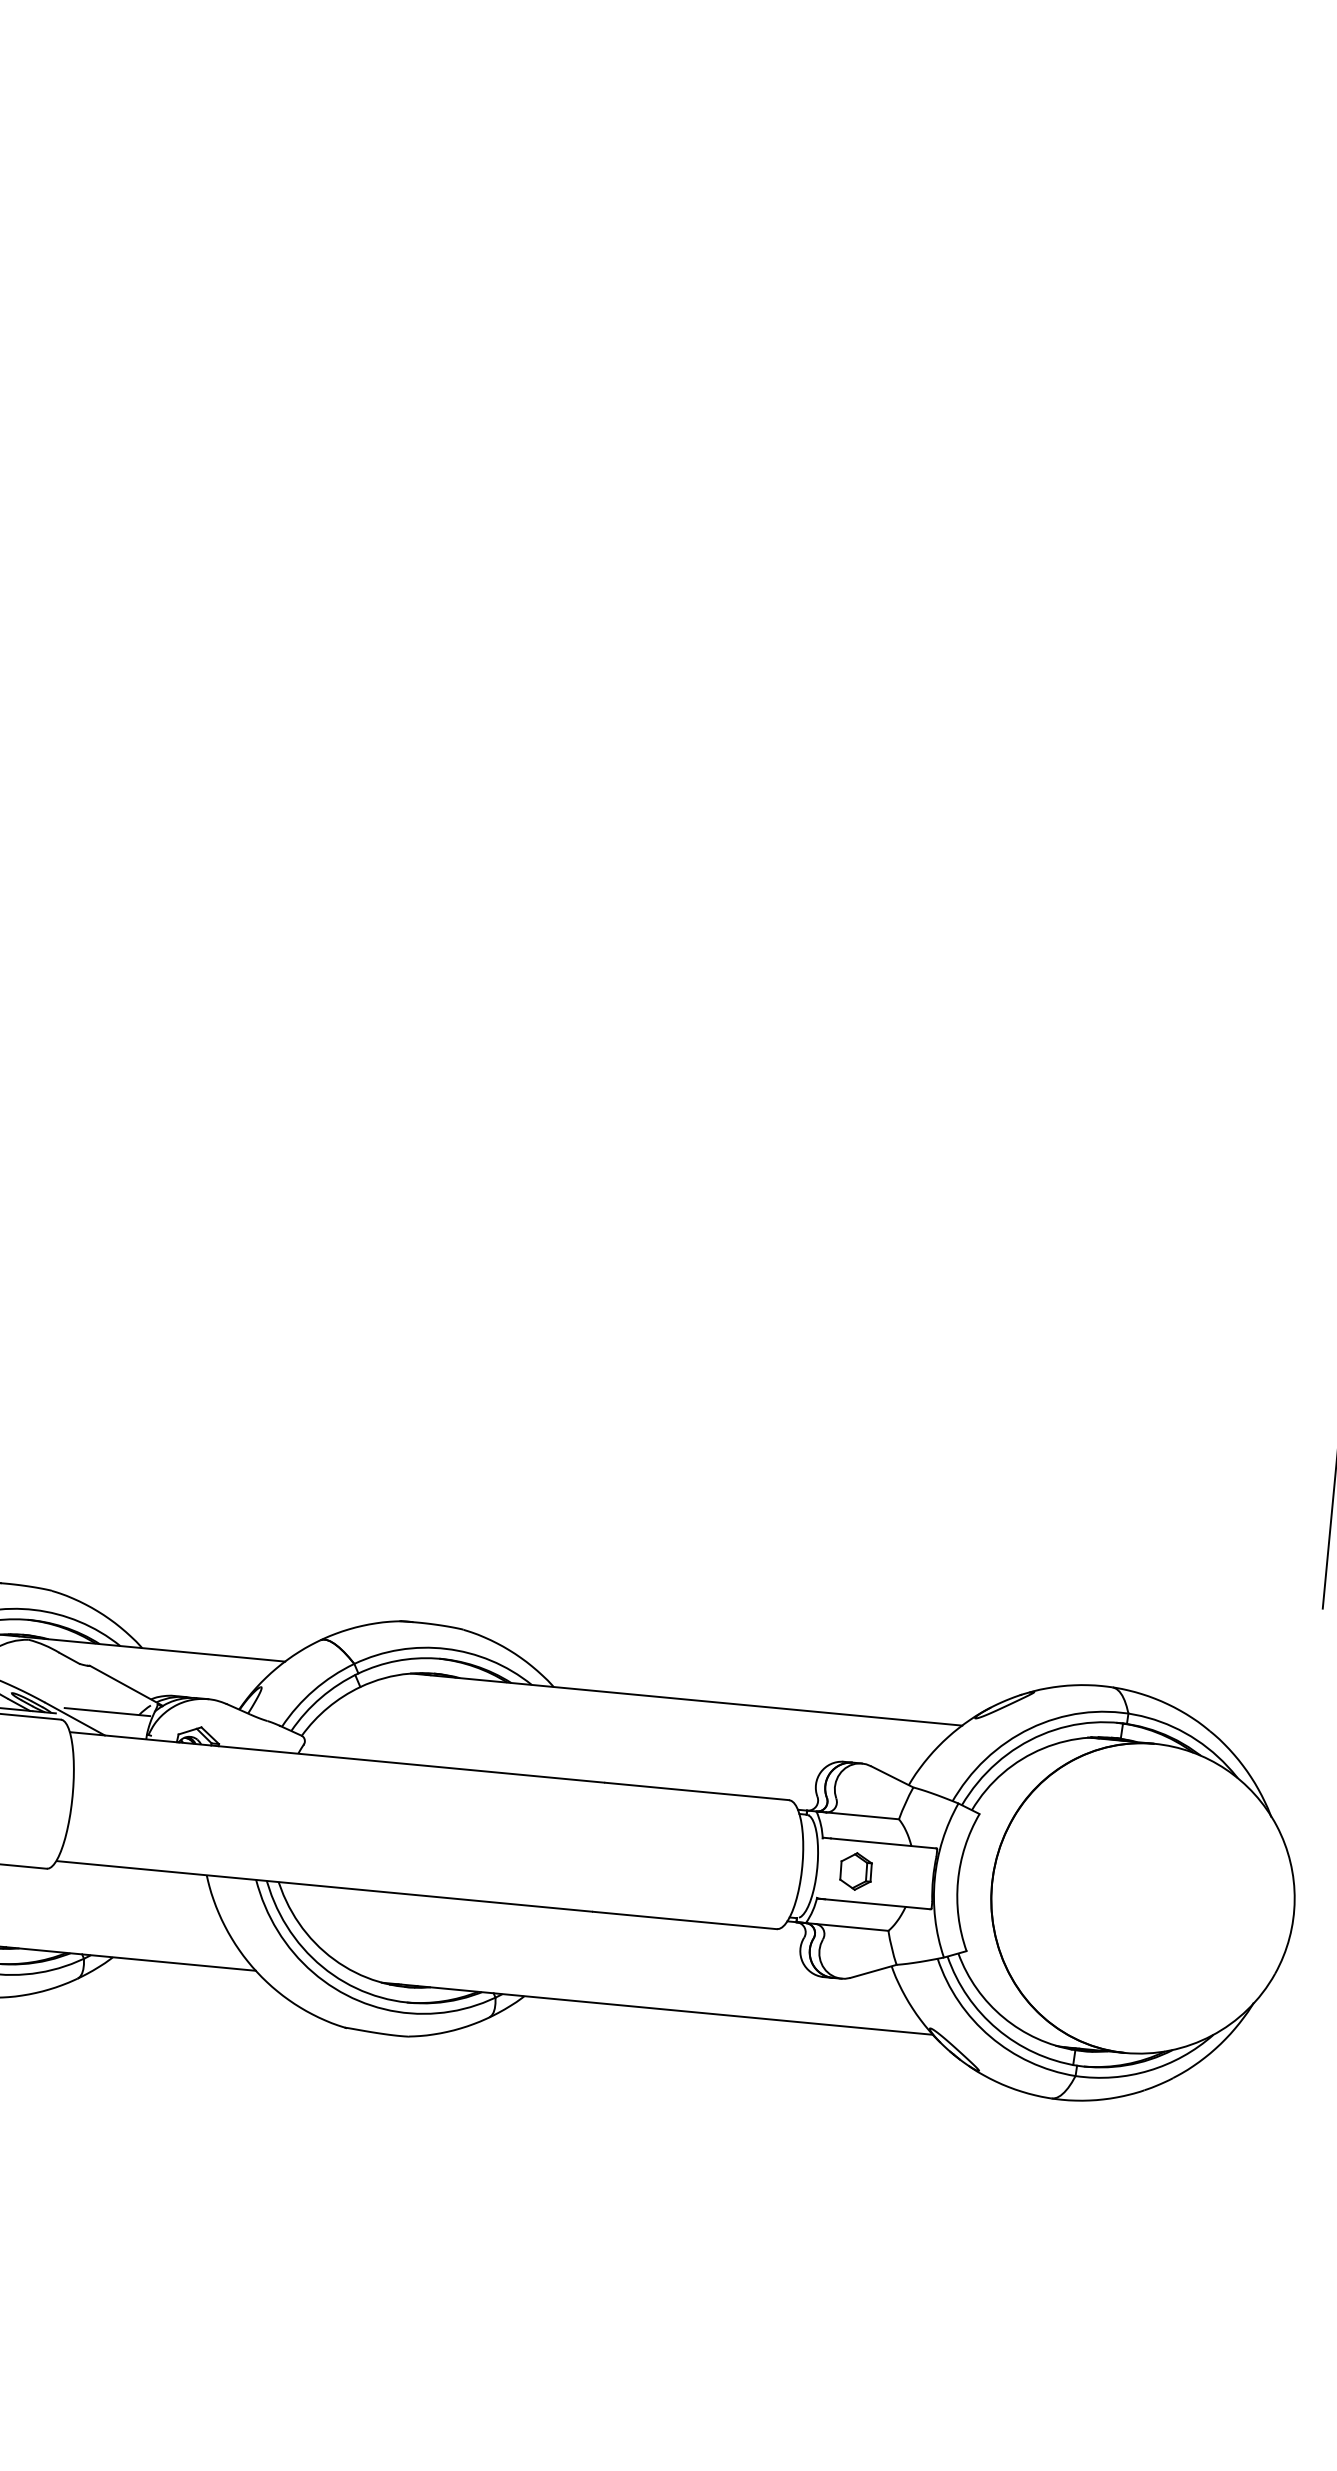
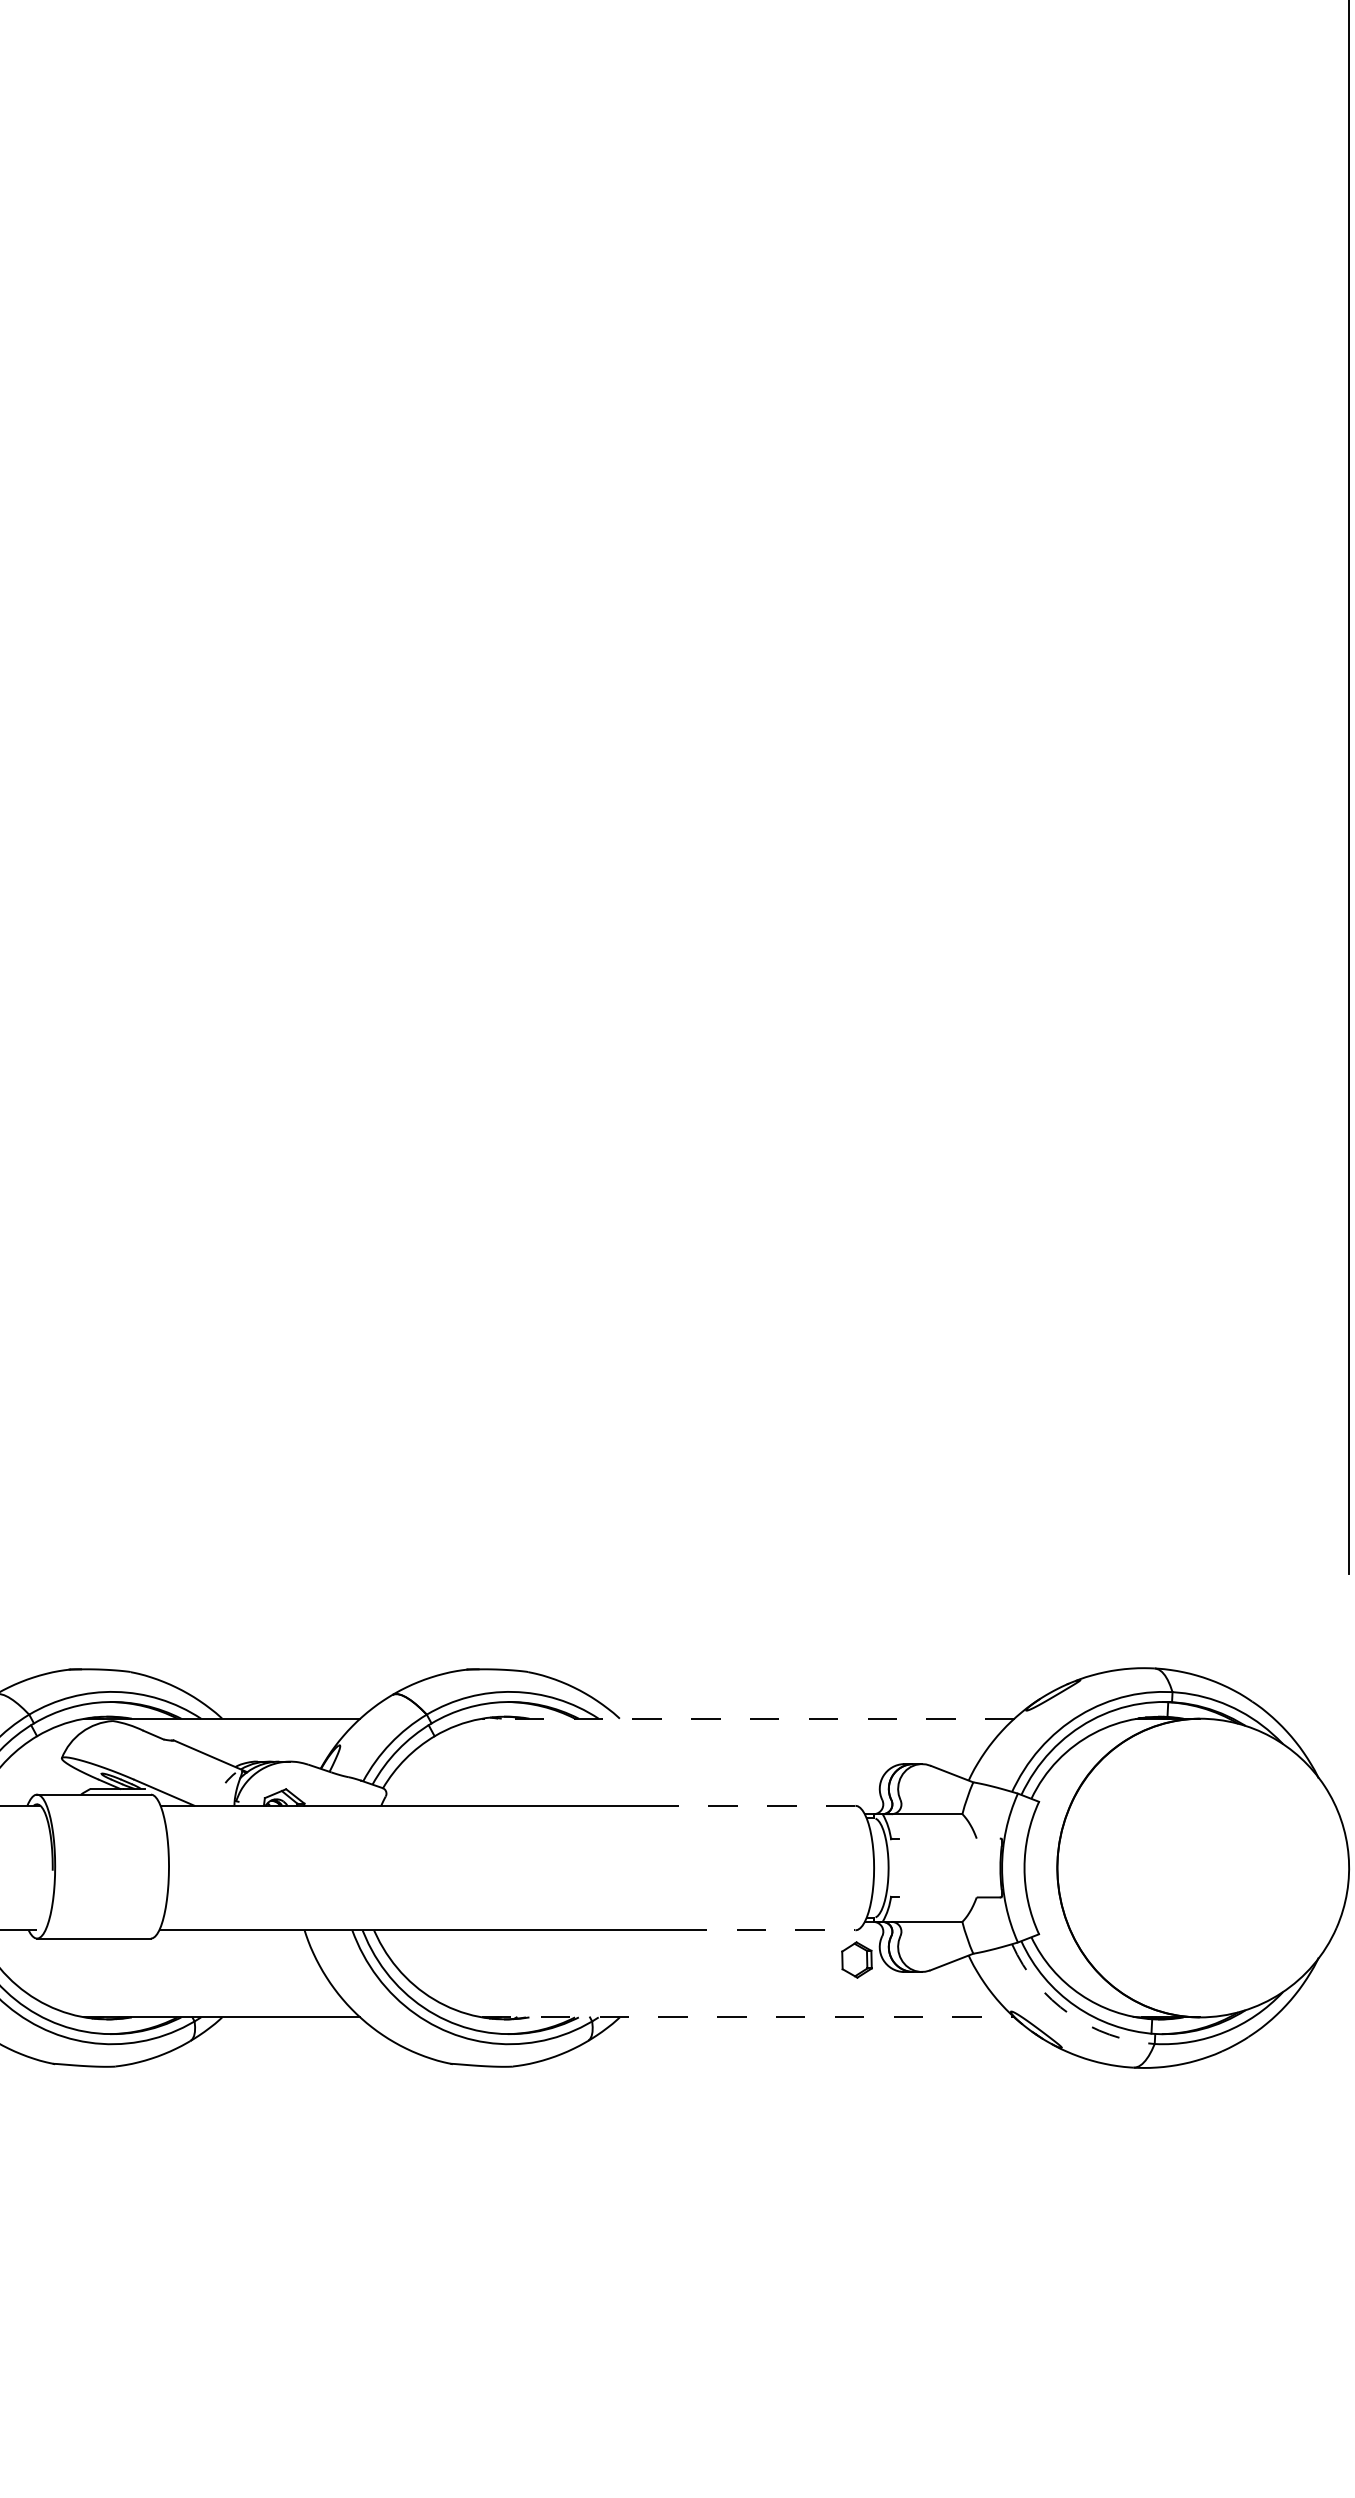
line: (685, 1699) -> (747, 1718), solid -> dashed
line: (107, 1712) -> (194, 1783), removed
line: (697, 1791) -> (766, 1805), solid -> dashed
line: (883, 1843) -> (949, 1838), removed
part: (855, 1870) -> (856, 1959), moved
line: (861, 1902) -> (934, 1897), removed
line: (684, 1920) -> (766, 1930), solid -> dashed
line: (657, 2008) -> (748, 2017), solid -> dashed
arc: (990, 2037) -> (1069, 2014), solid -> dashed

